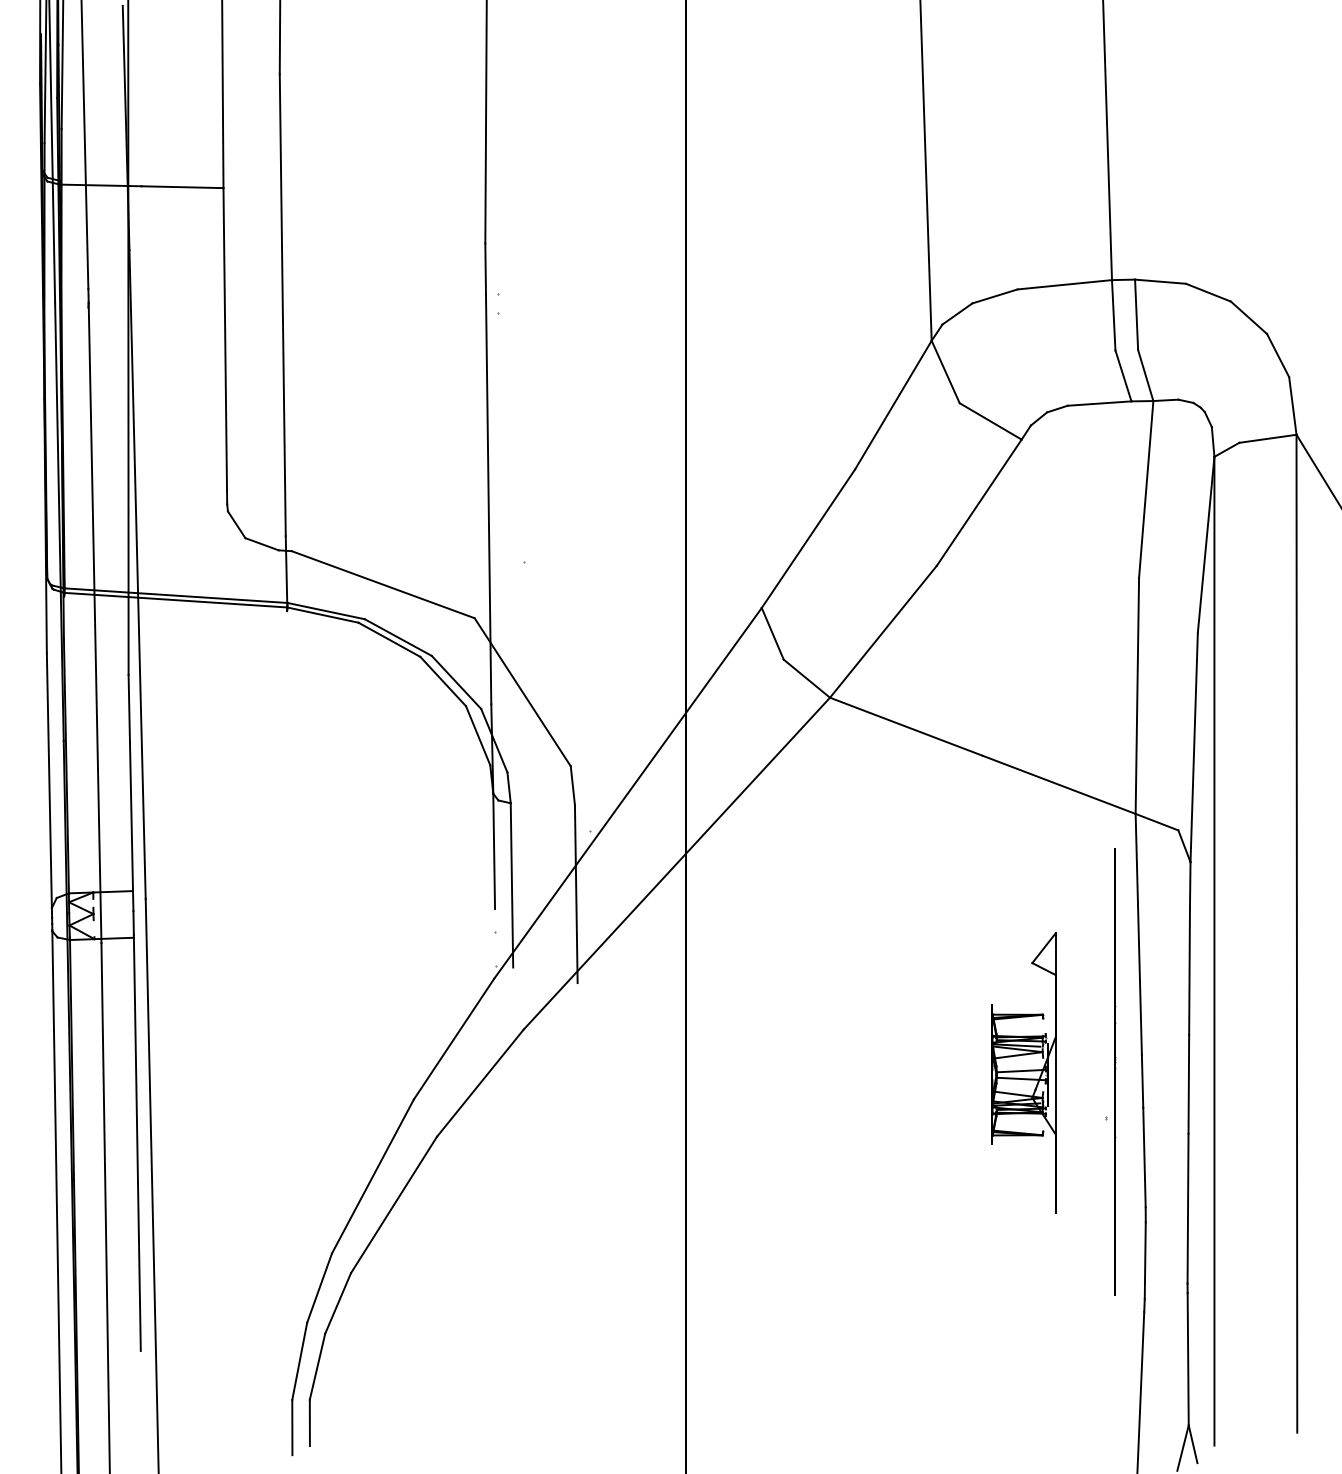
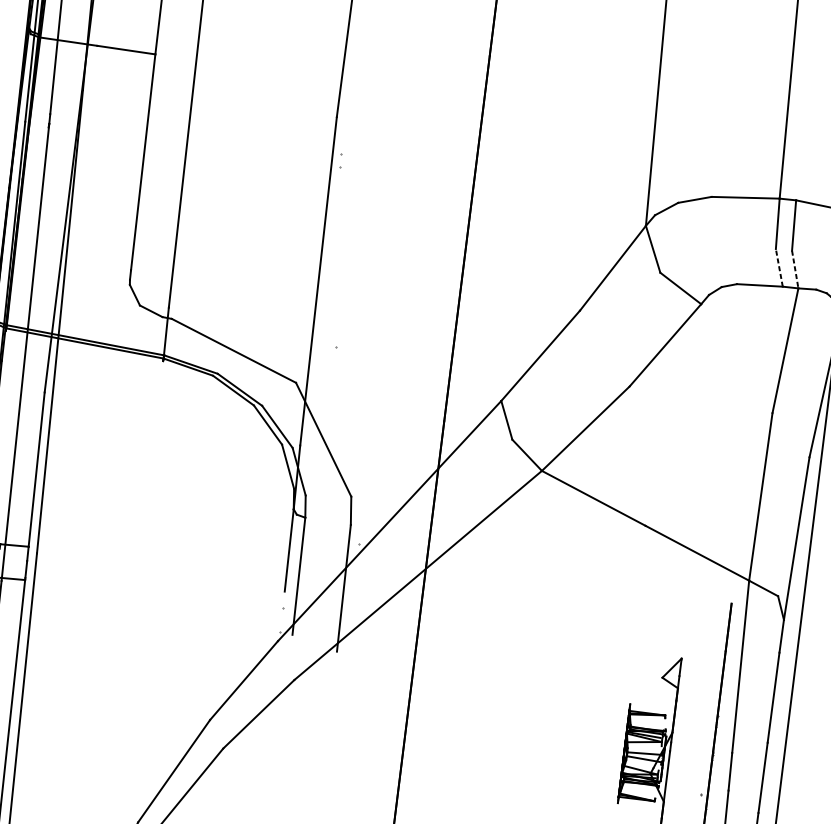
line: (1123, 375) -> (779, 267), solid -> dashed
line: (1145, 375) -> (795, 269), solid -> dashed

